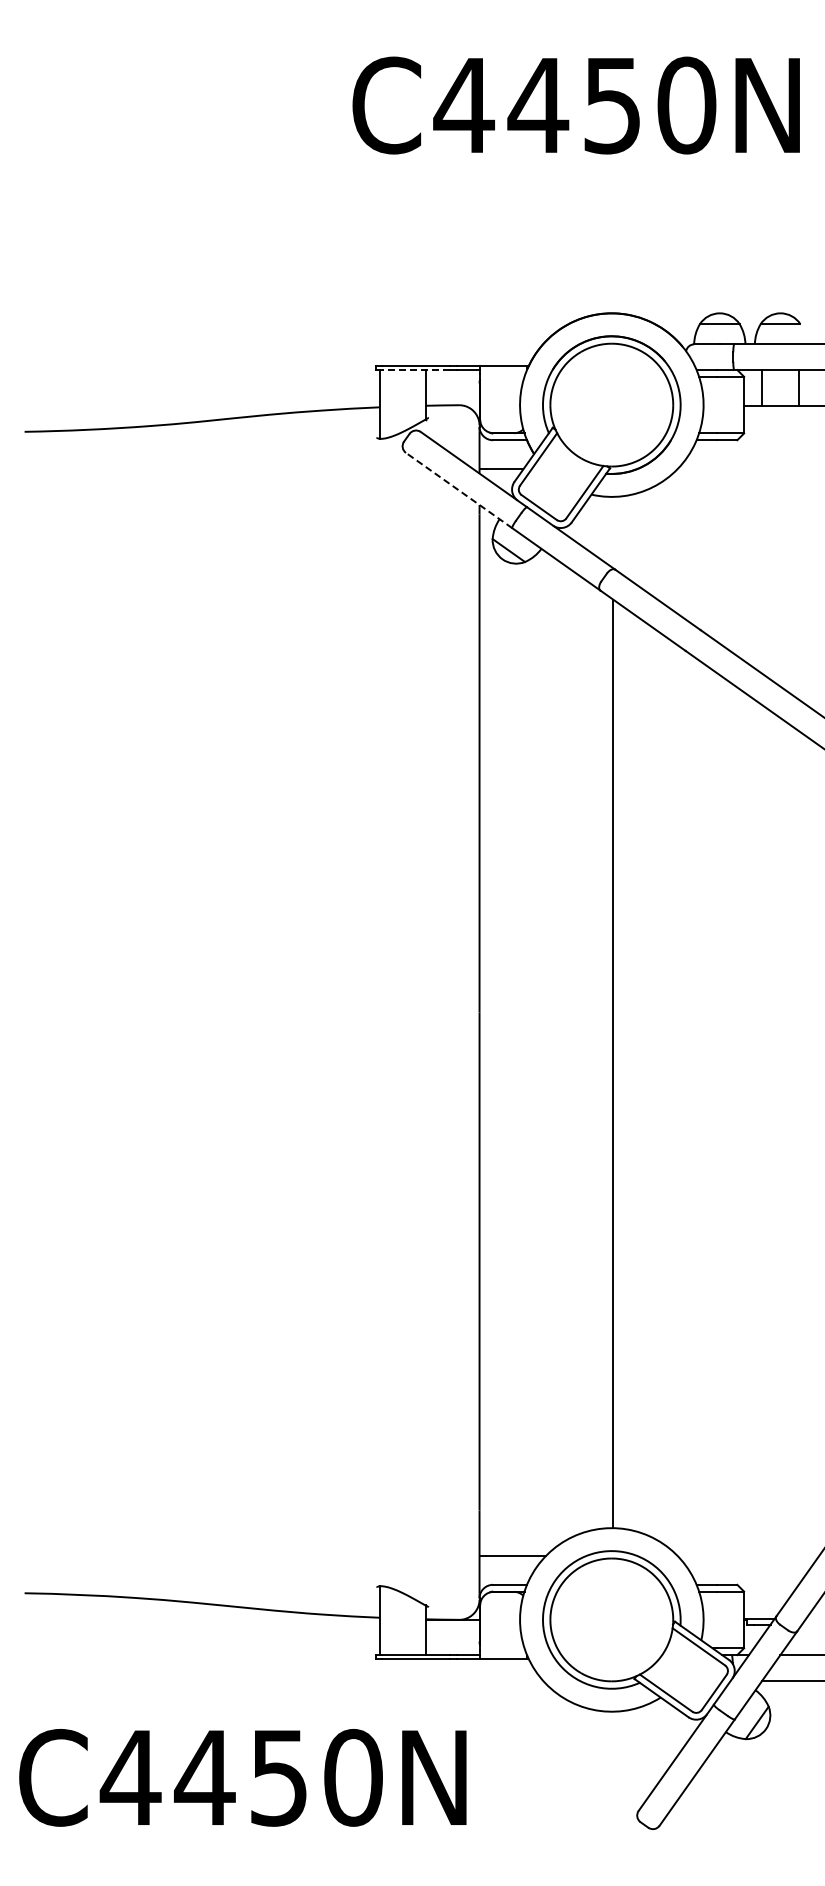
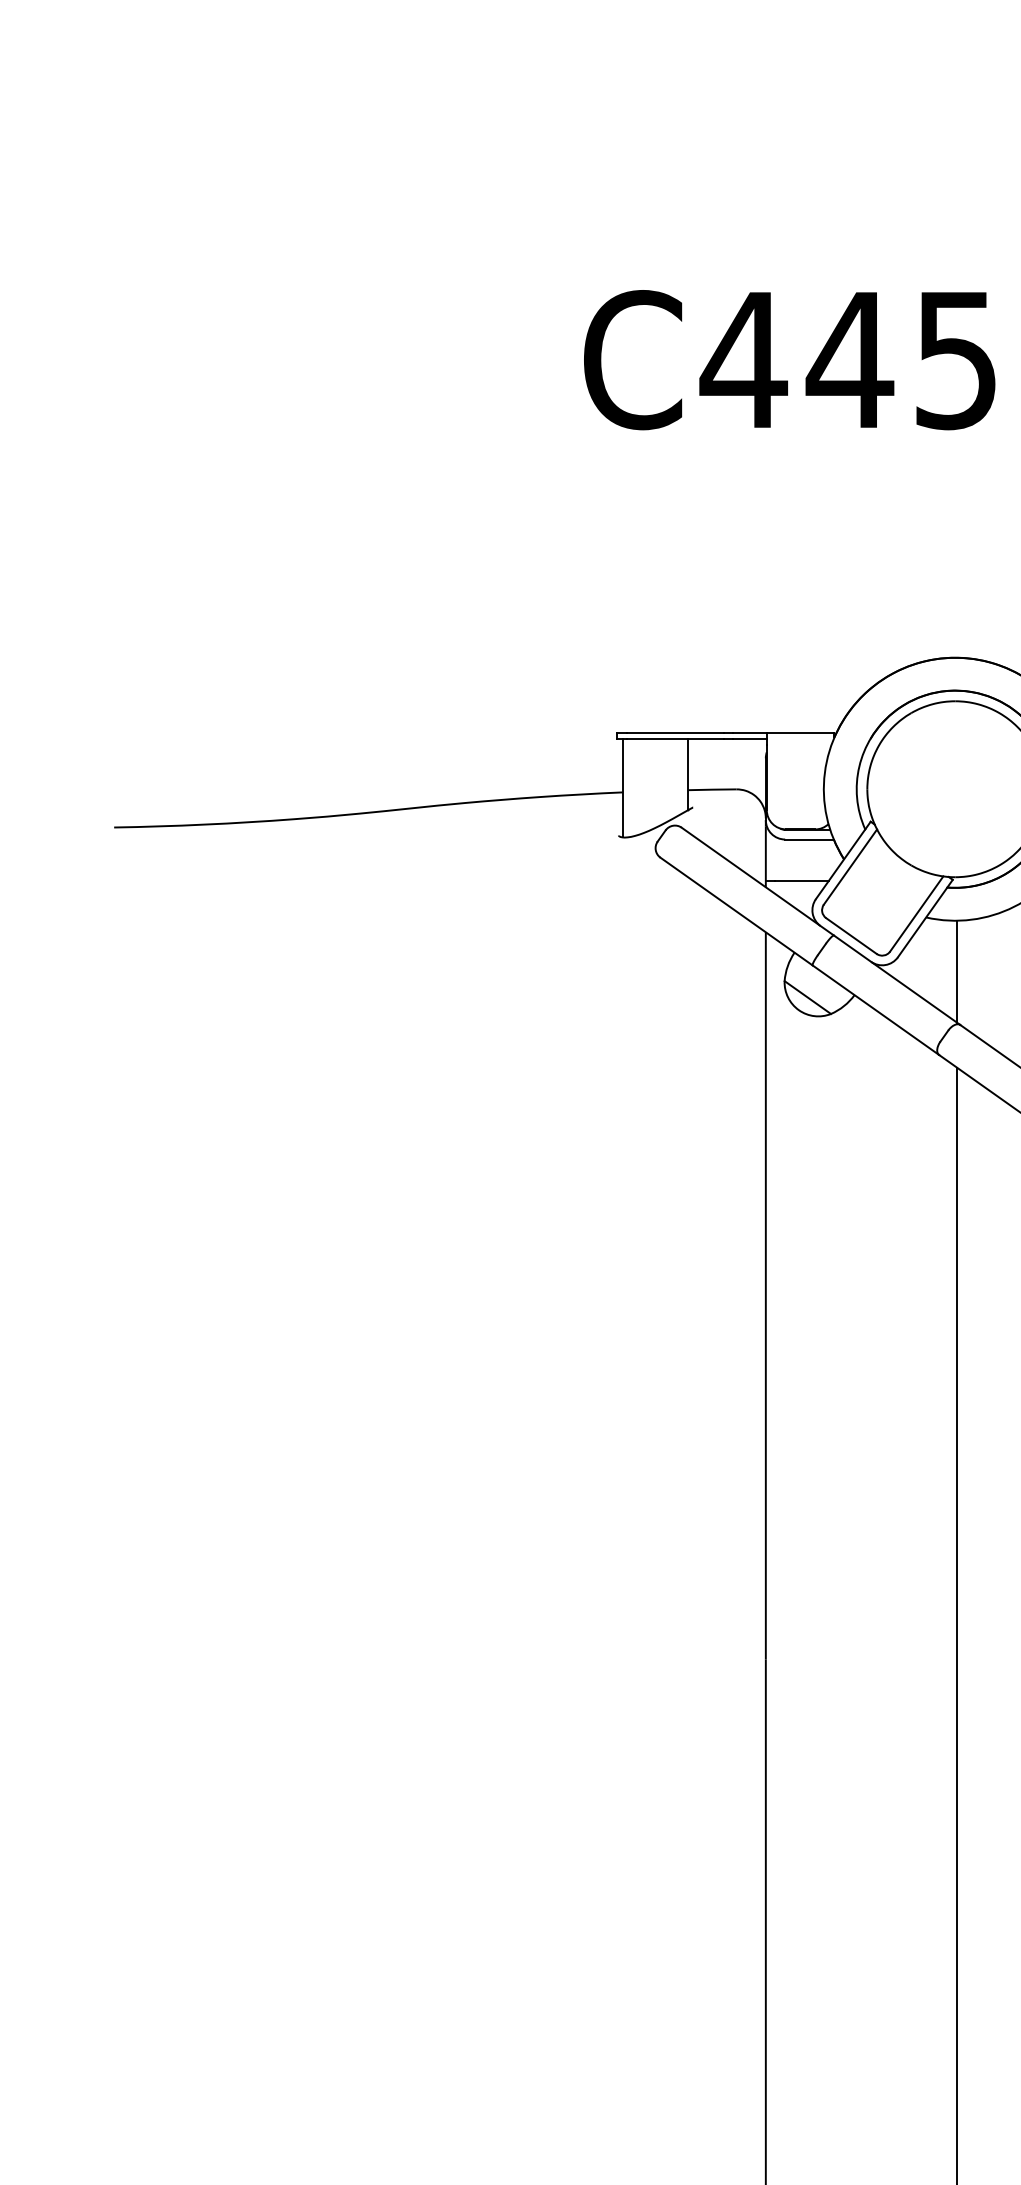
line: (416, 370) -> (675, 739), dashed -> solid
line: (458, 490) -> (735, 911), dashed -> solid
line: (613, 532) -> (957, 971), added

